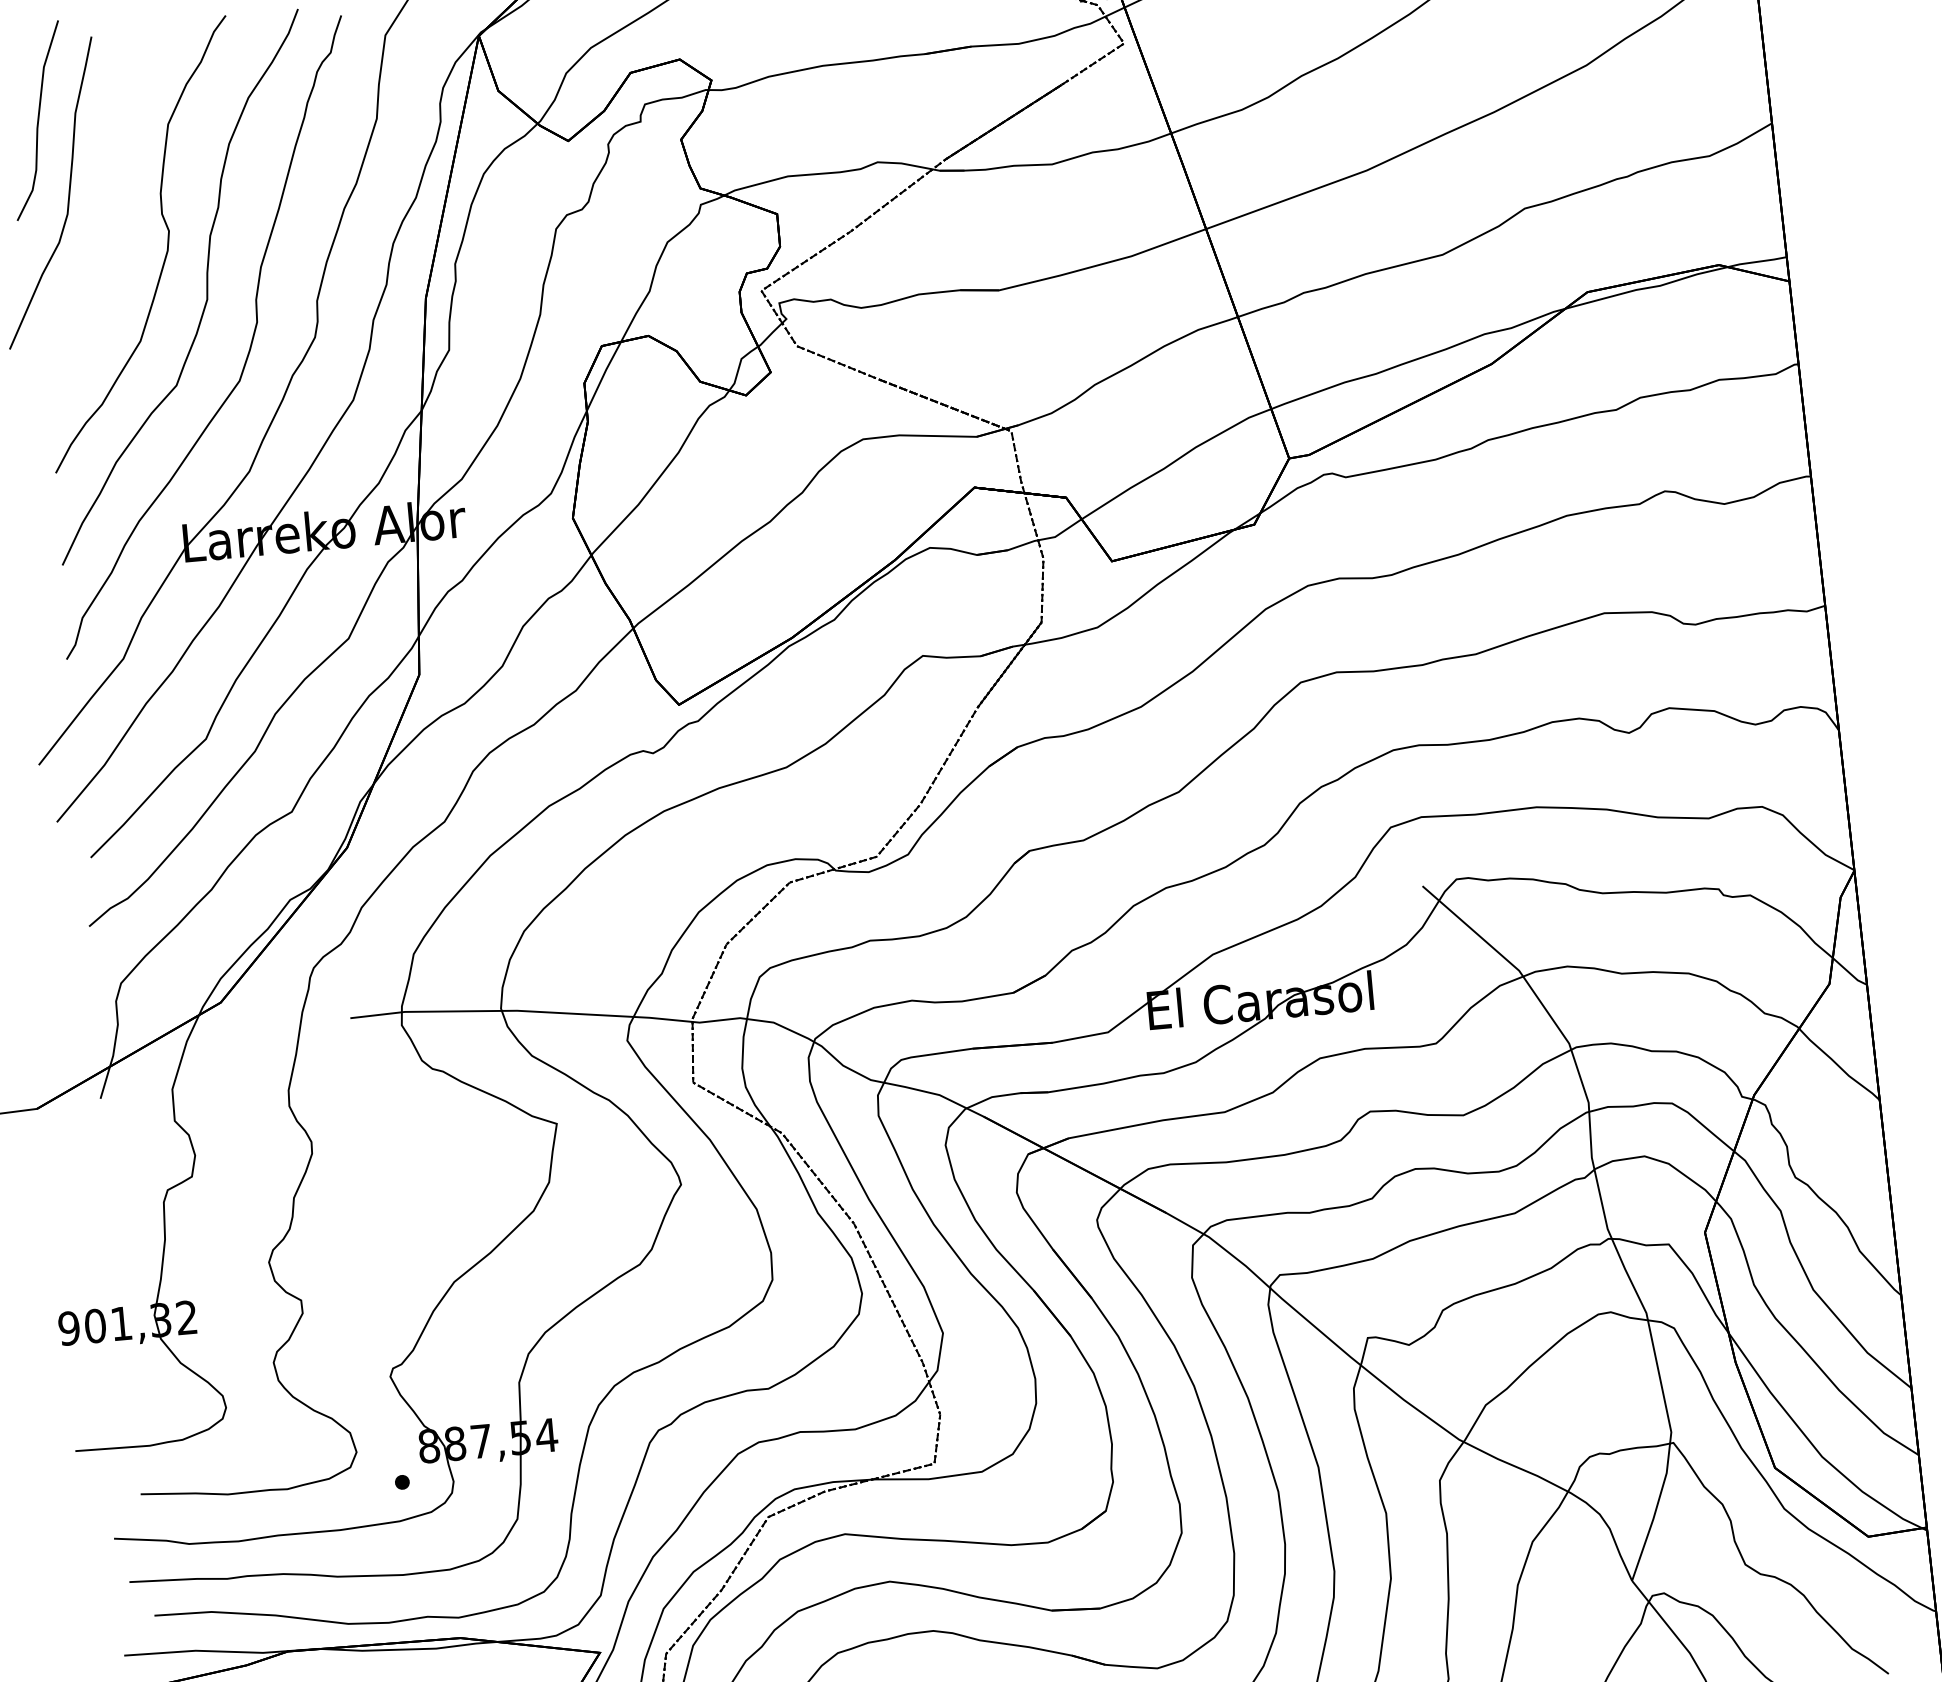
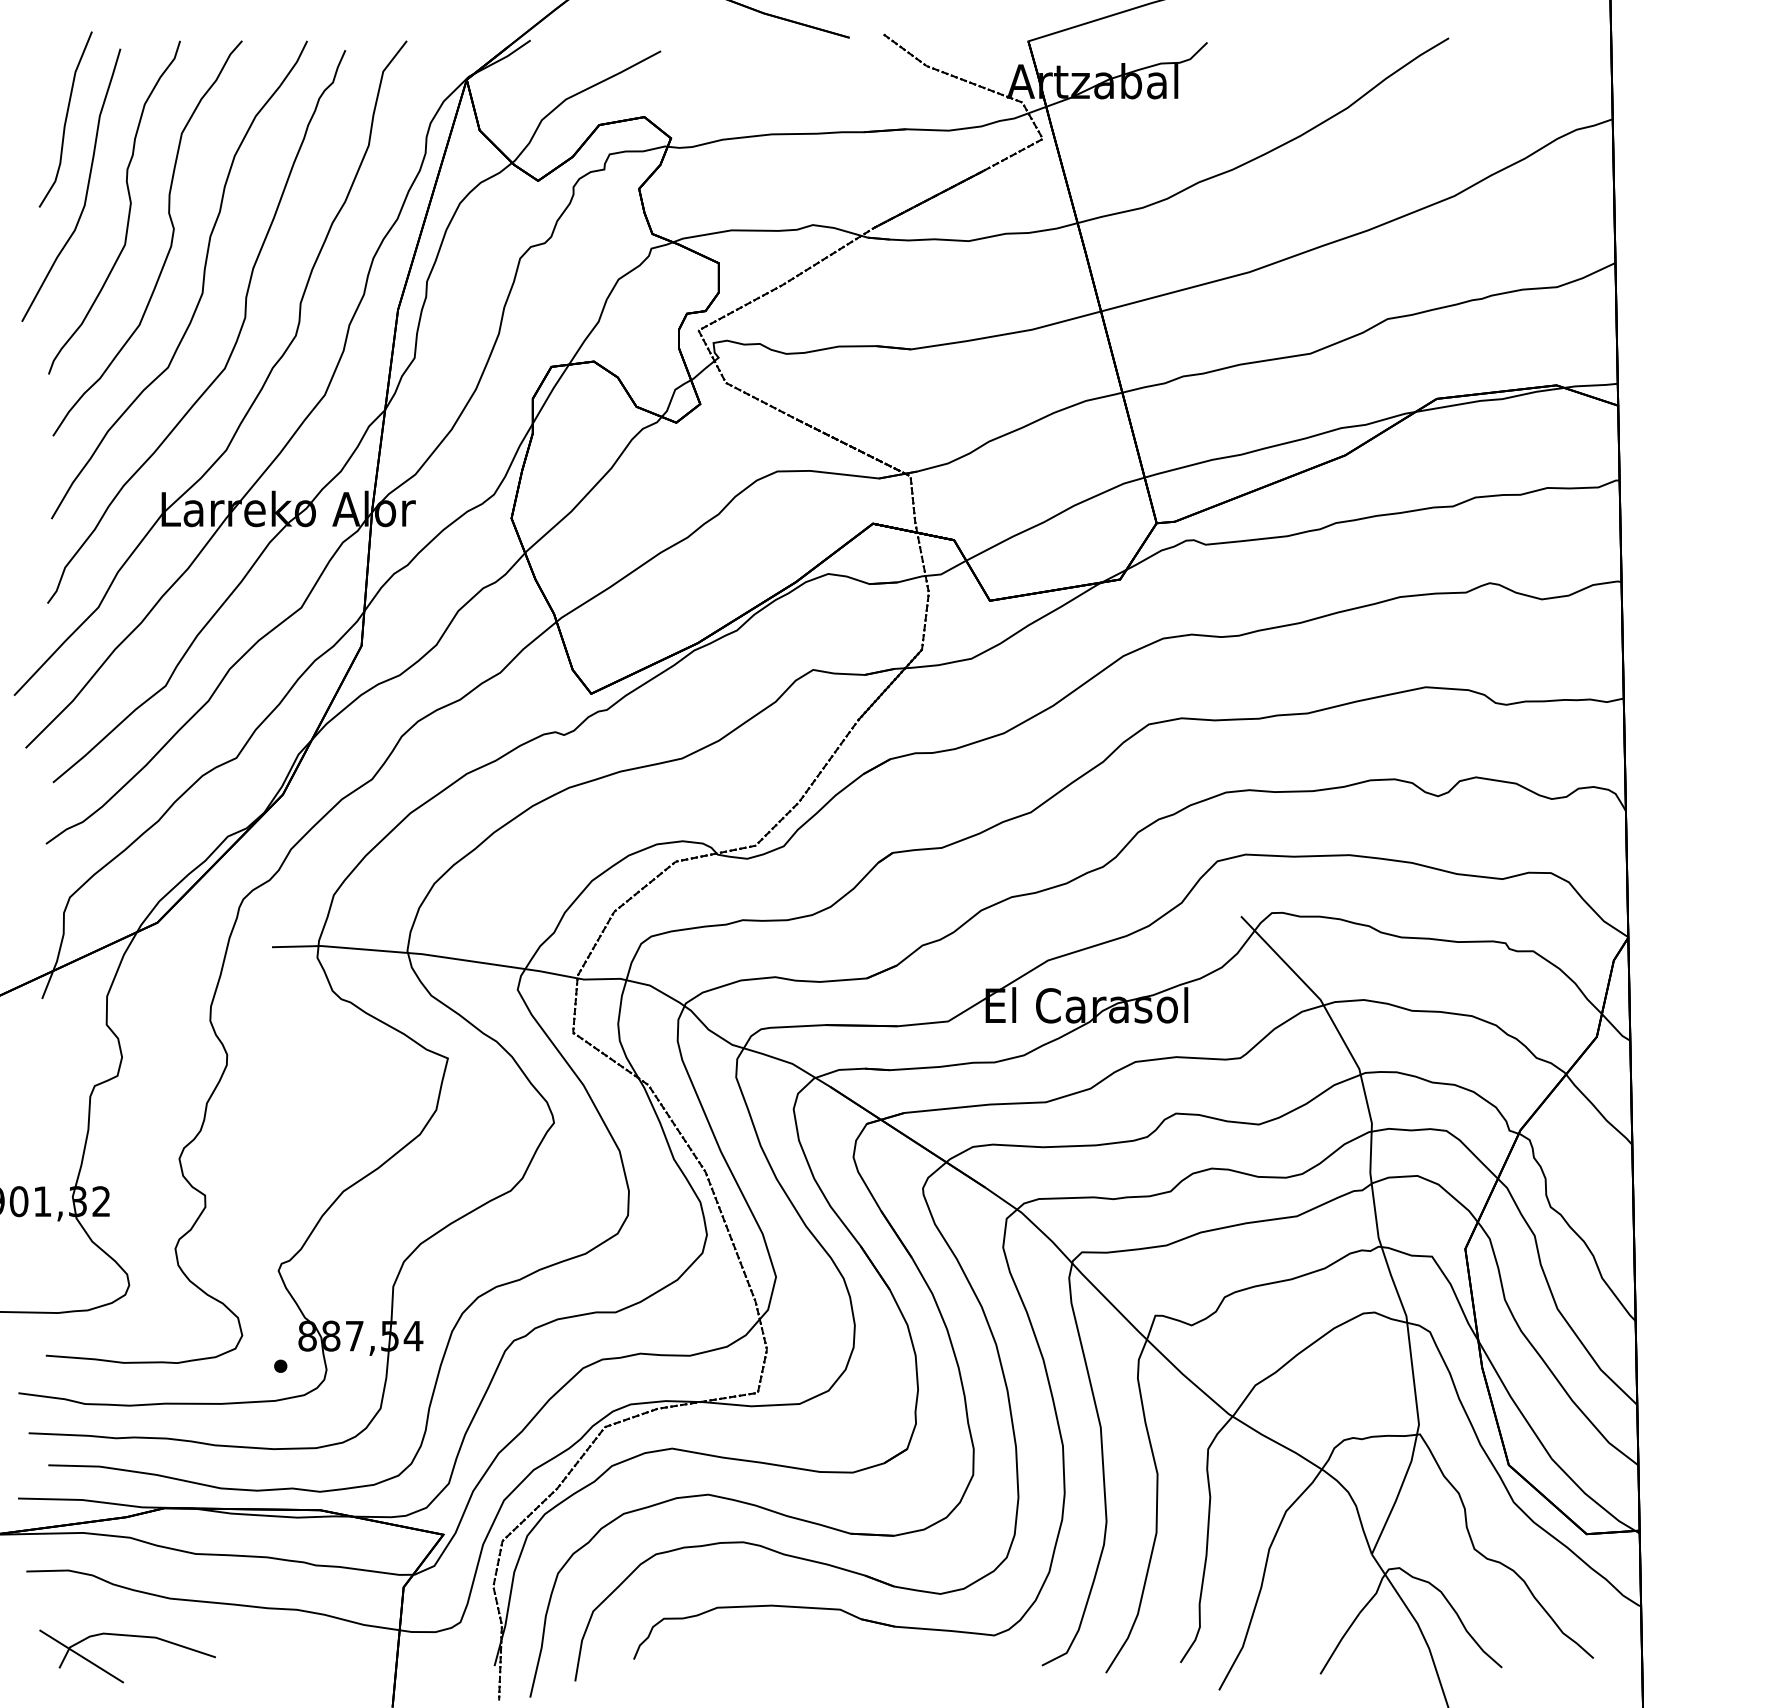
curve: (116, 216) -> (128, 211), added

